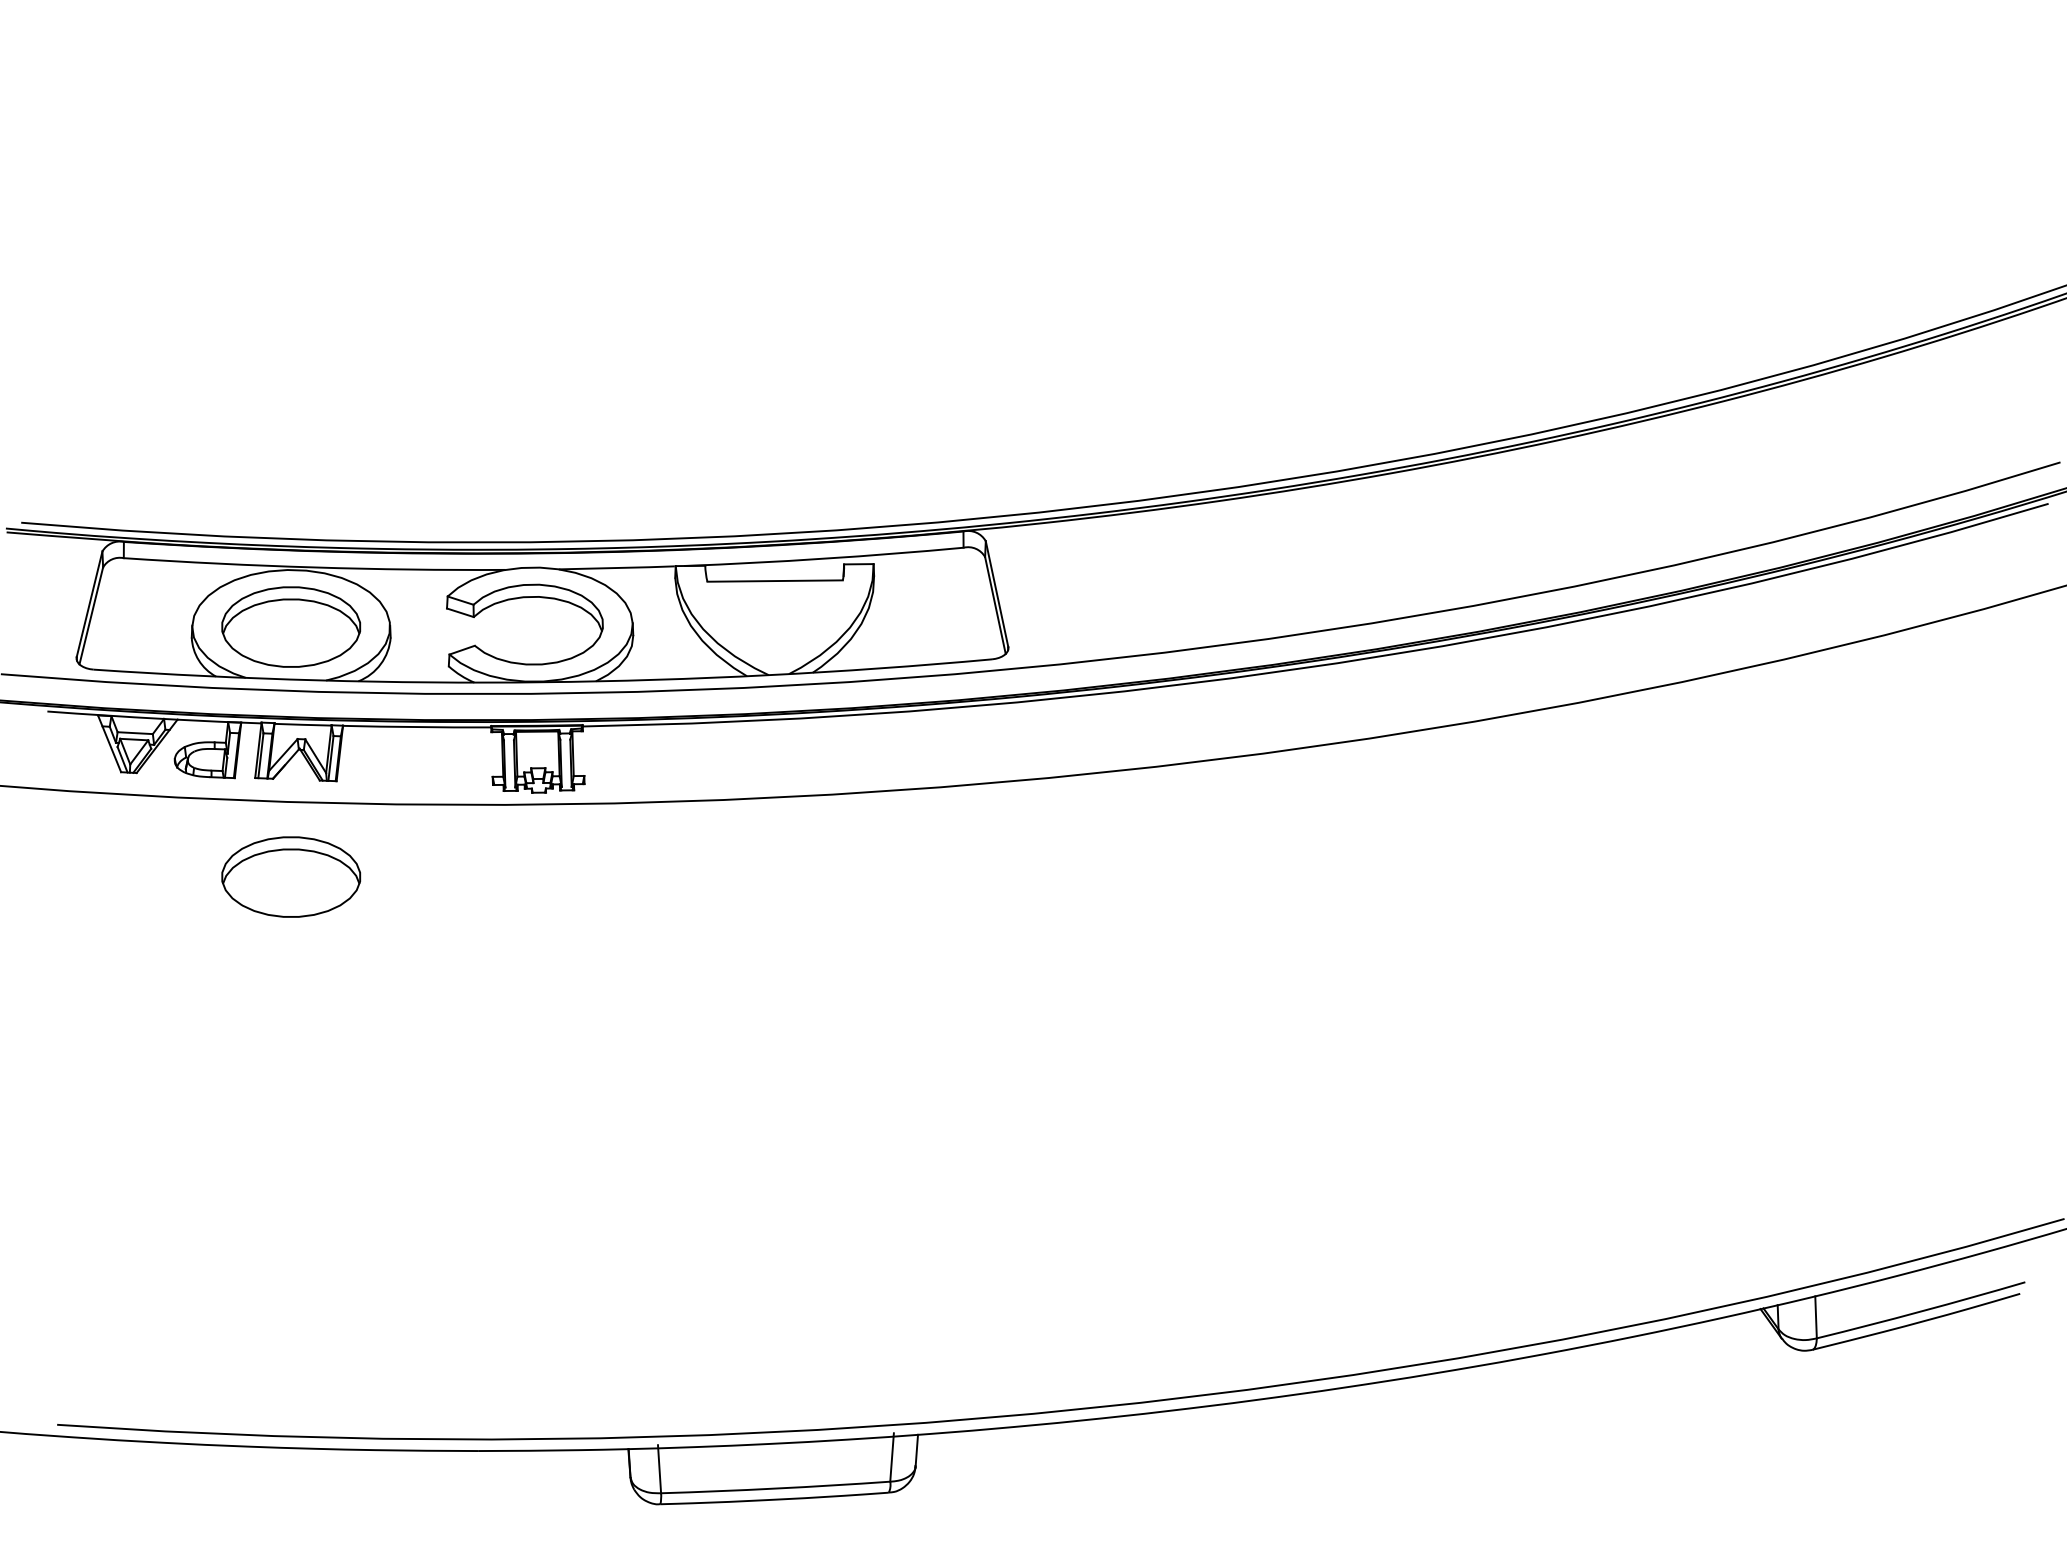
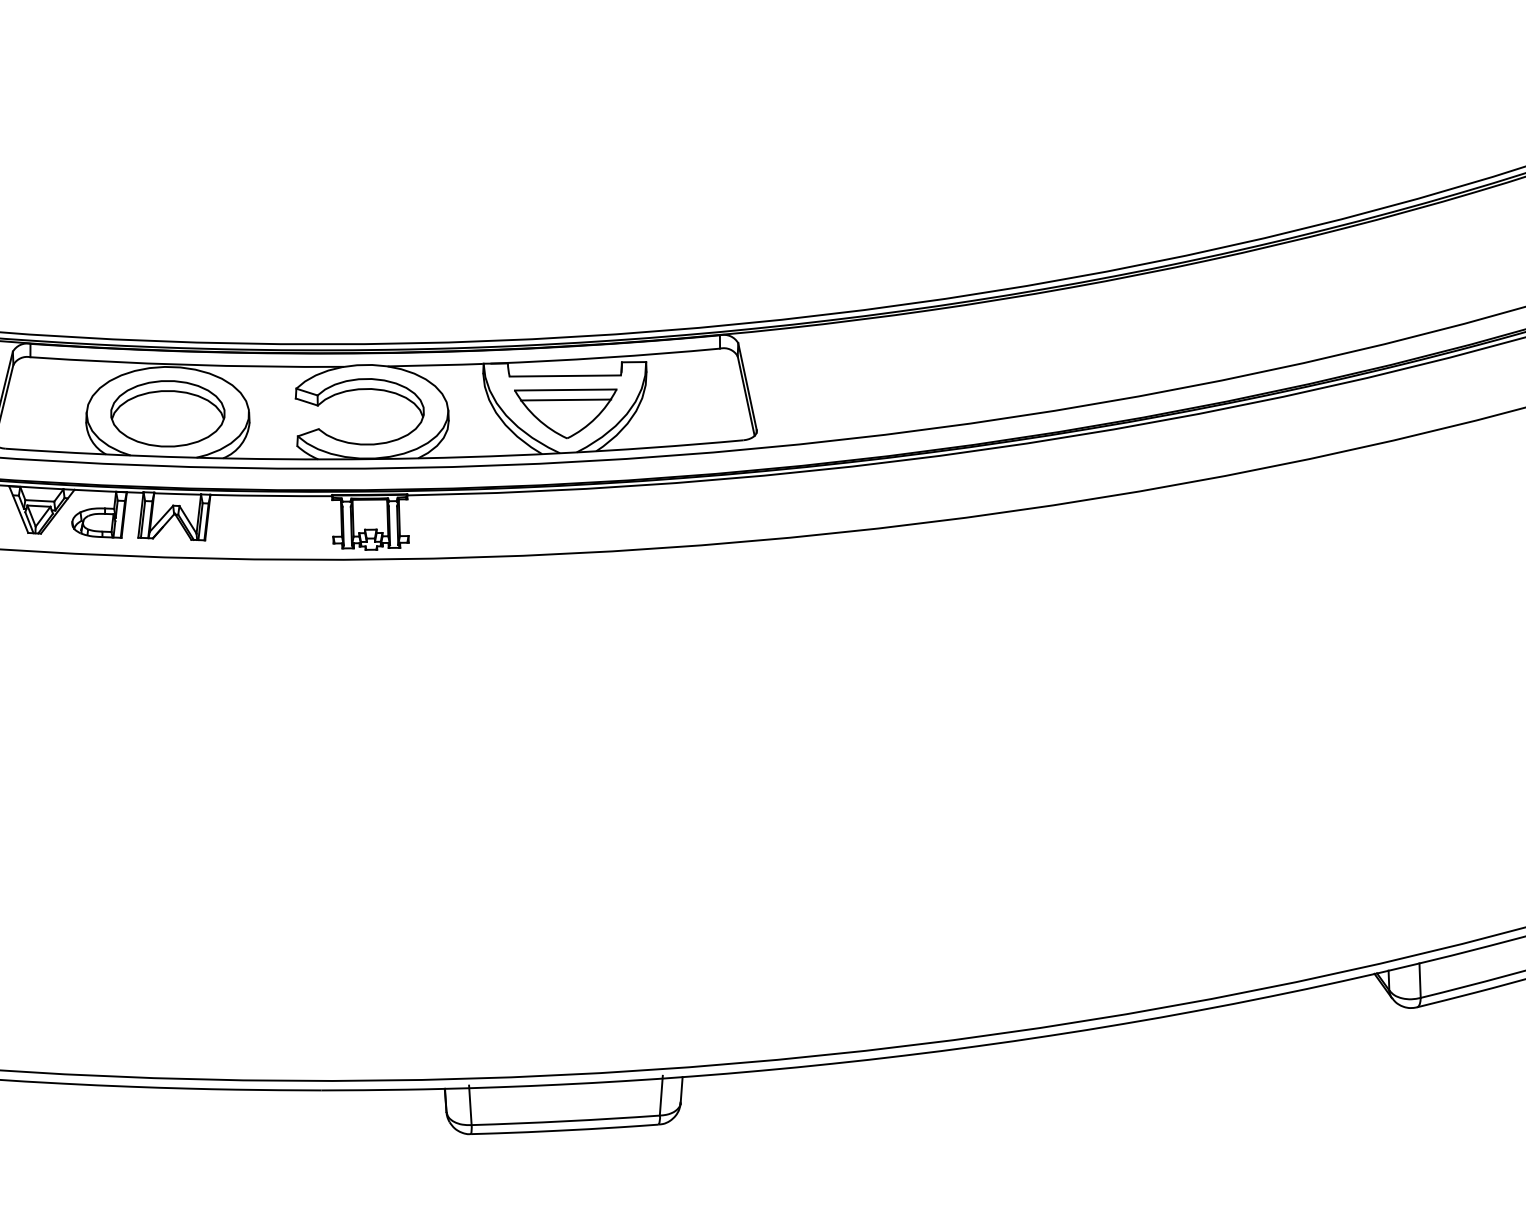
part: (775, 626) -> (565, 413), added
part: (291, 876) -> (168, 618), removed

